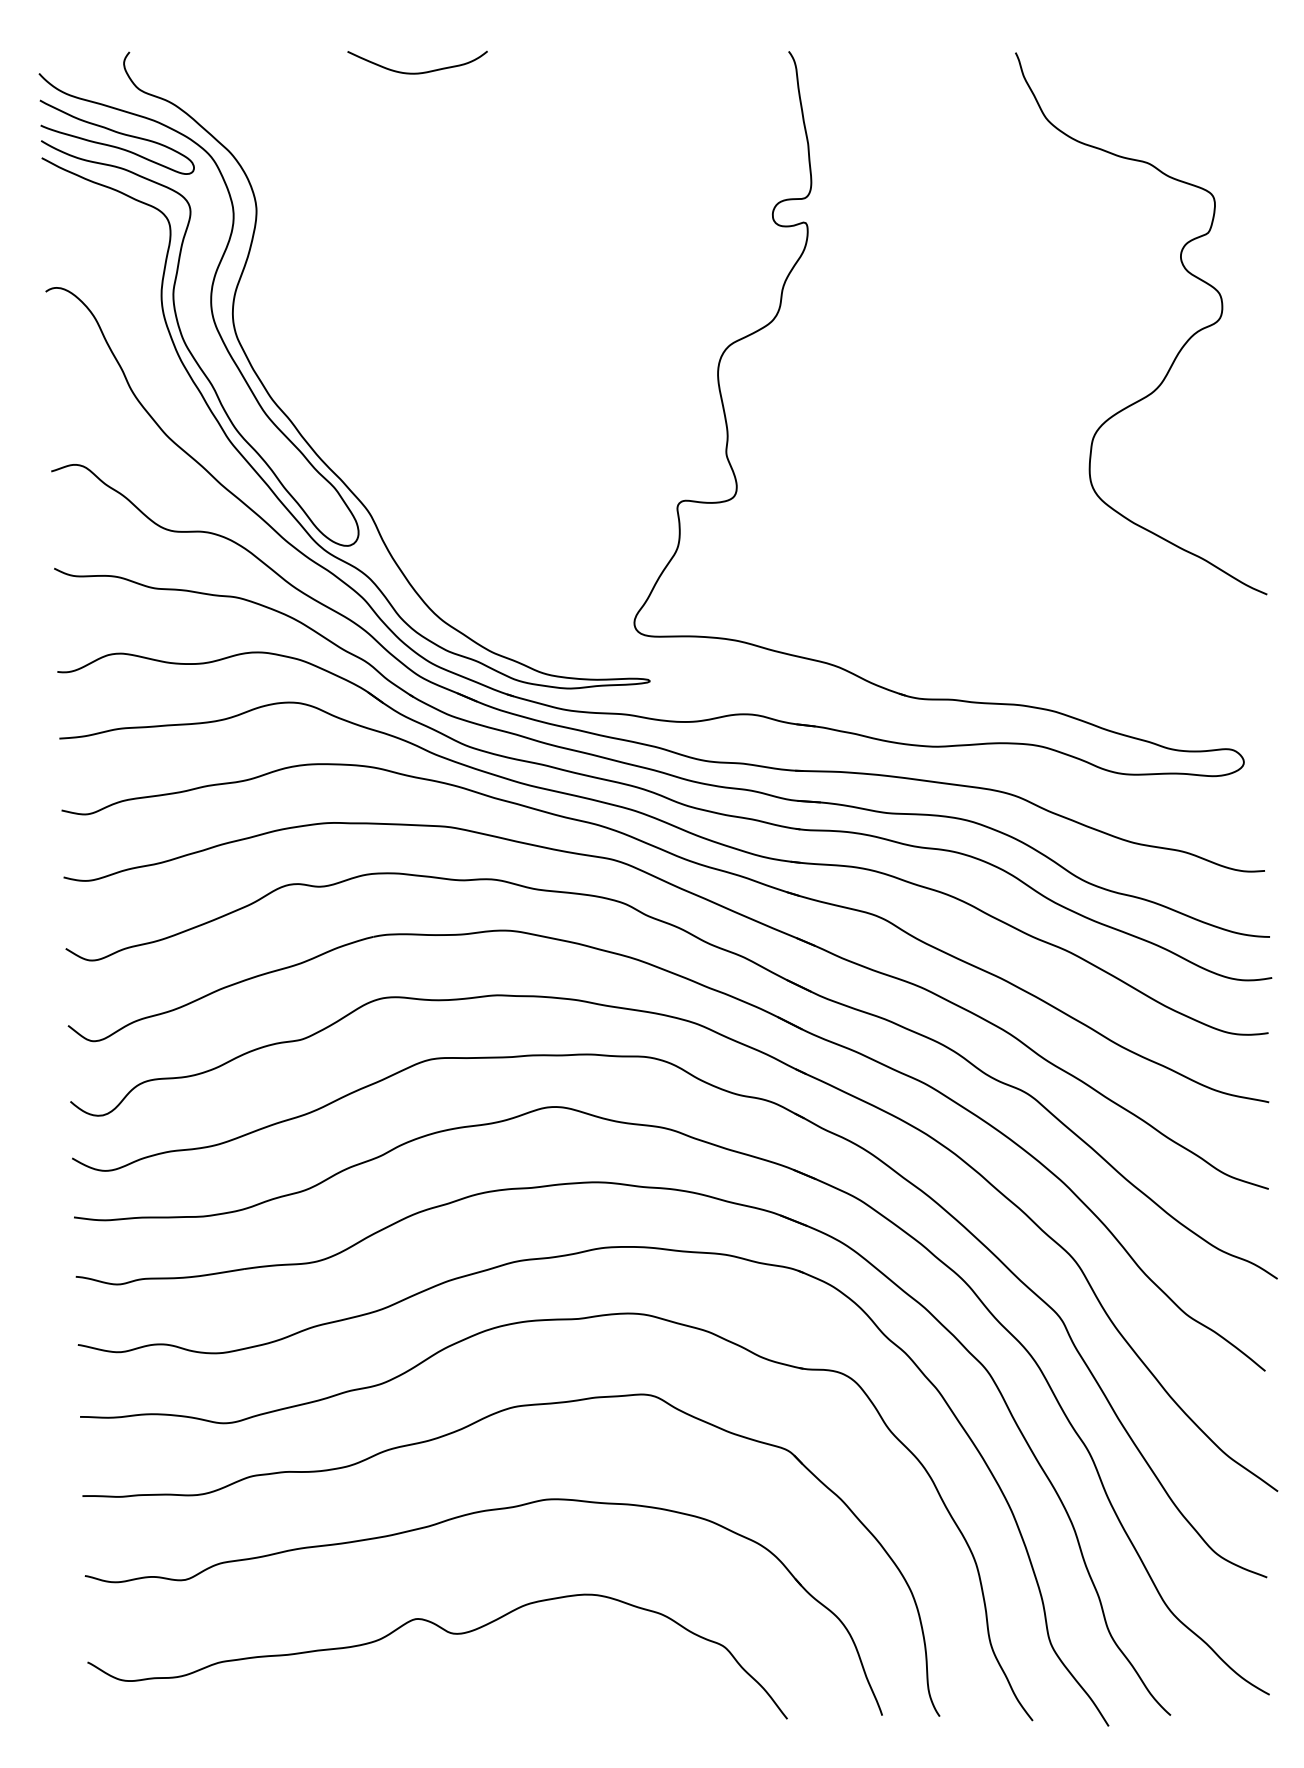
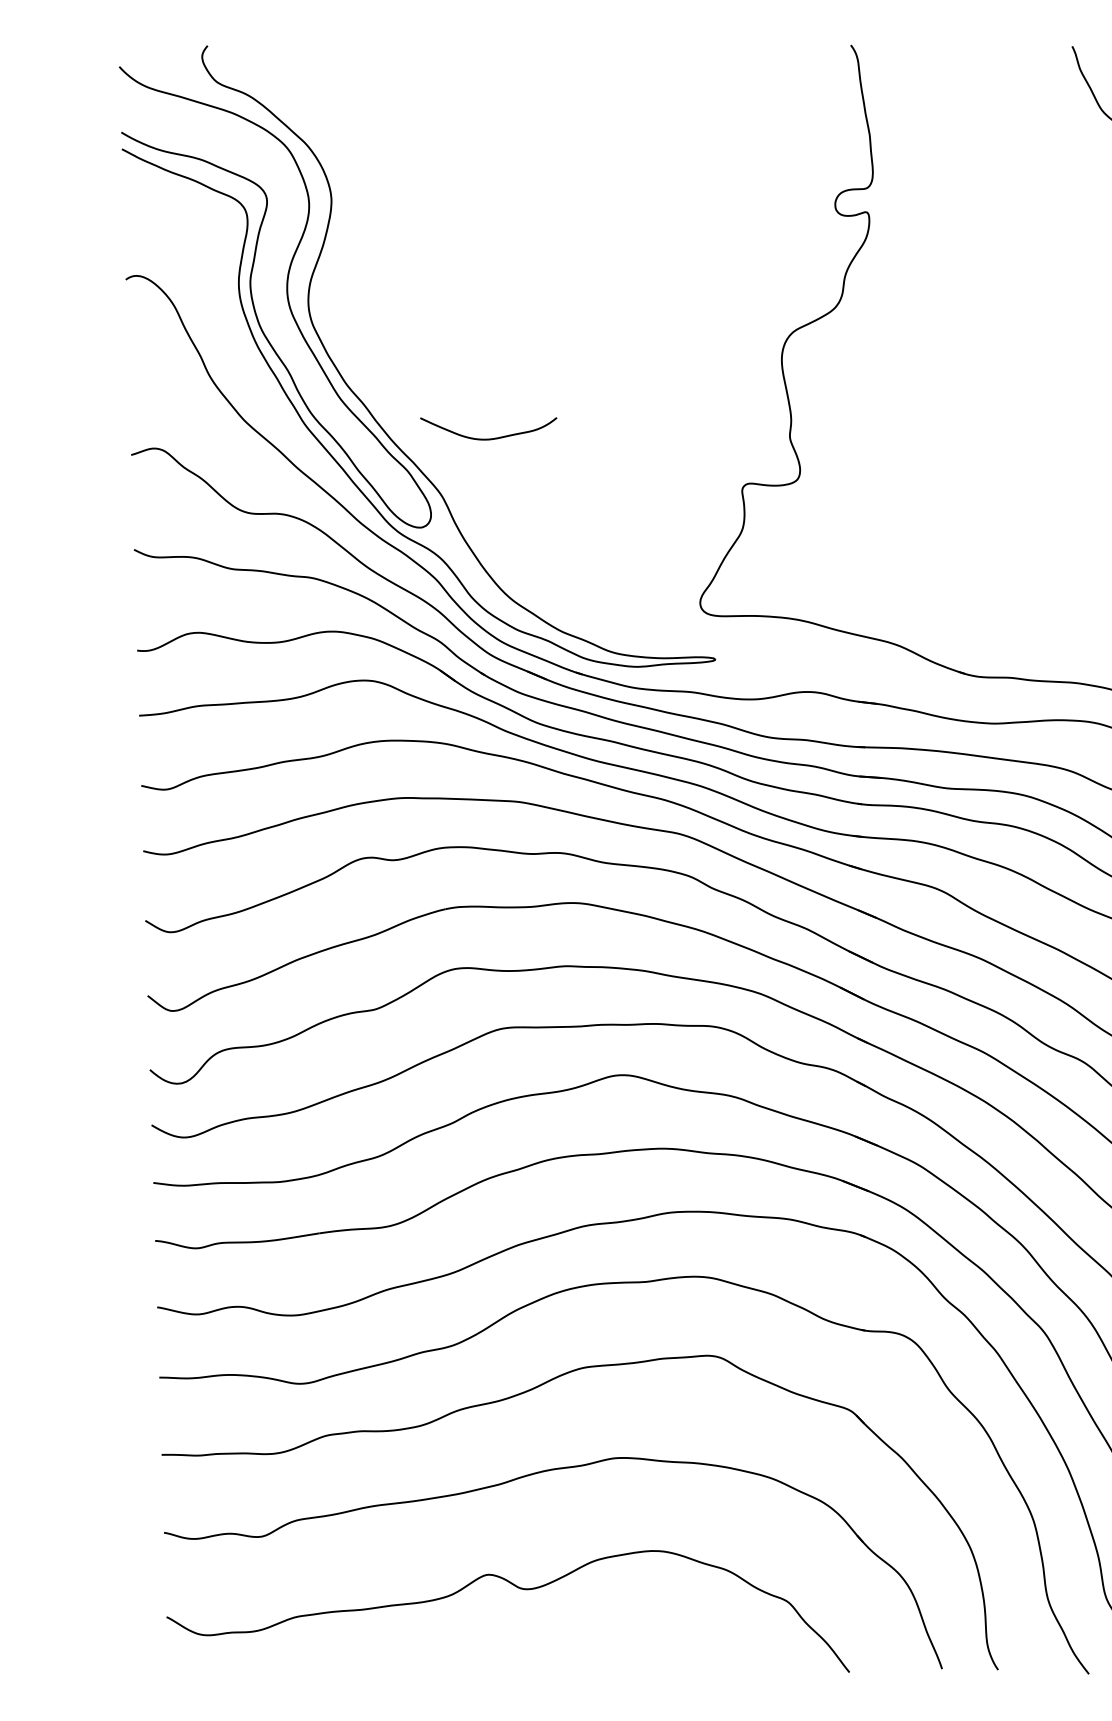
curve: (417, 72) -> (488, 438), moved
curve: (117, 133) -> (195, 125), removed

